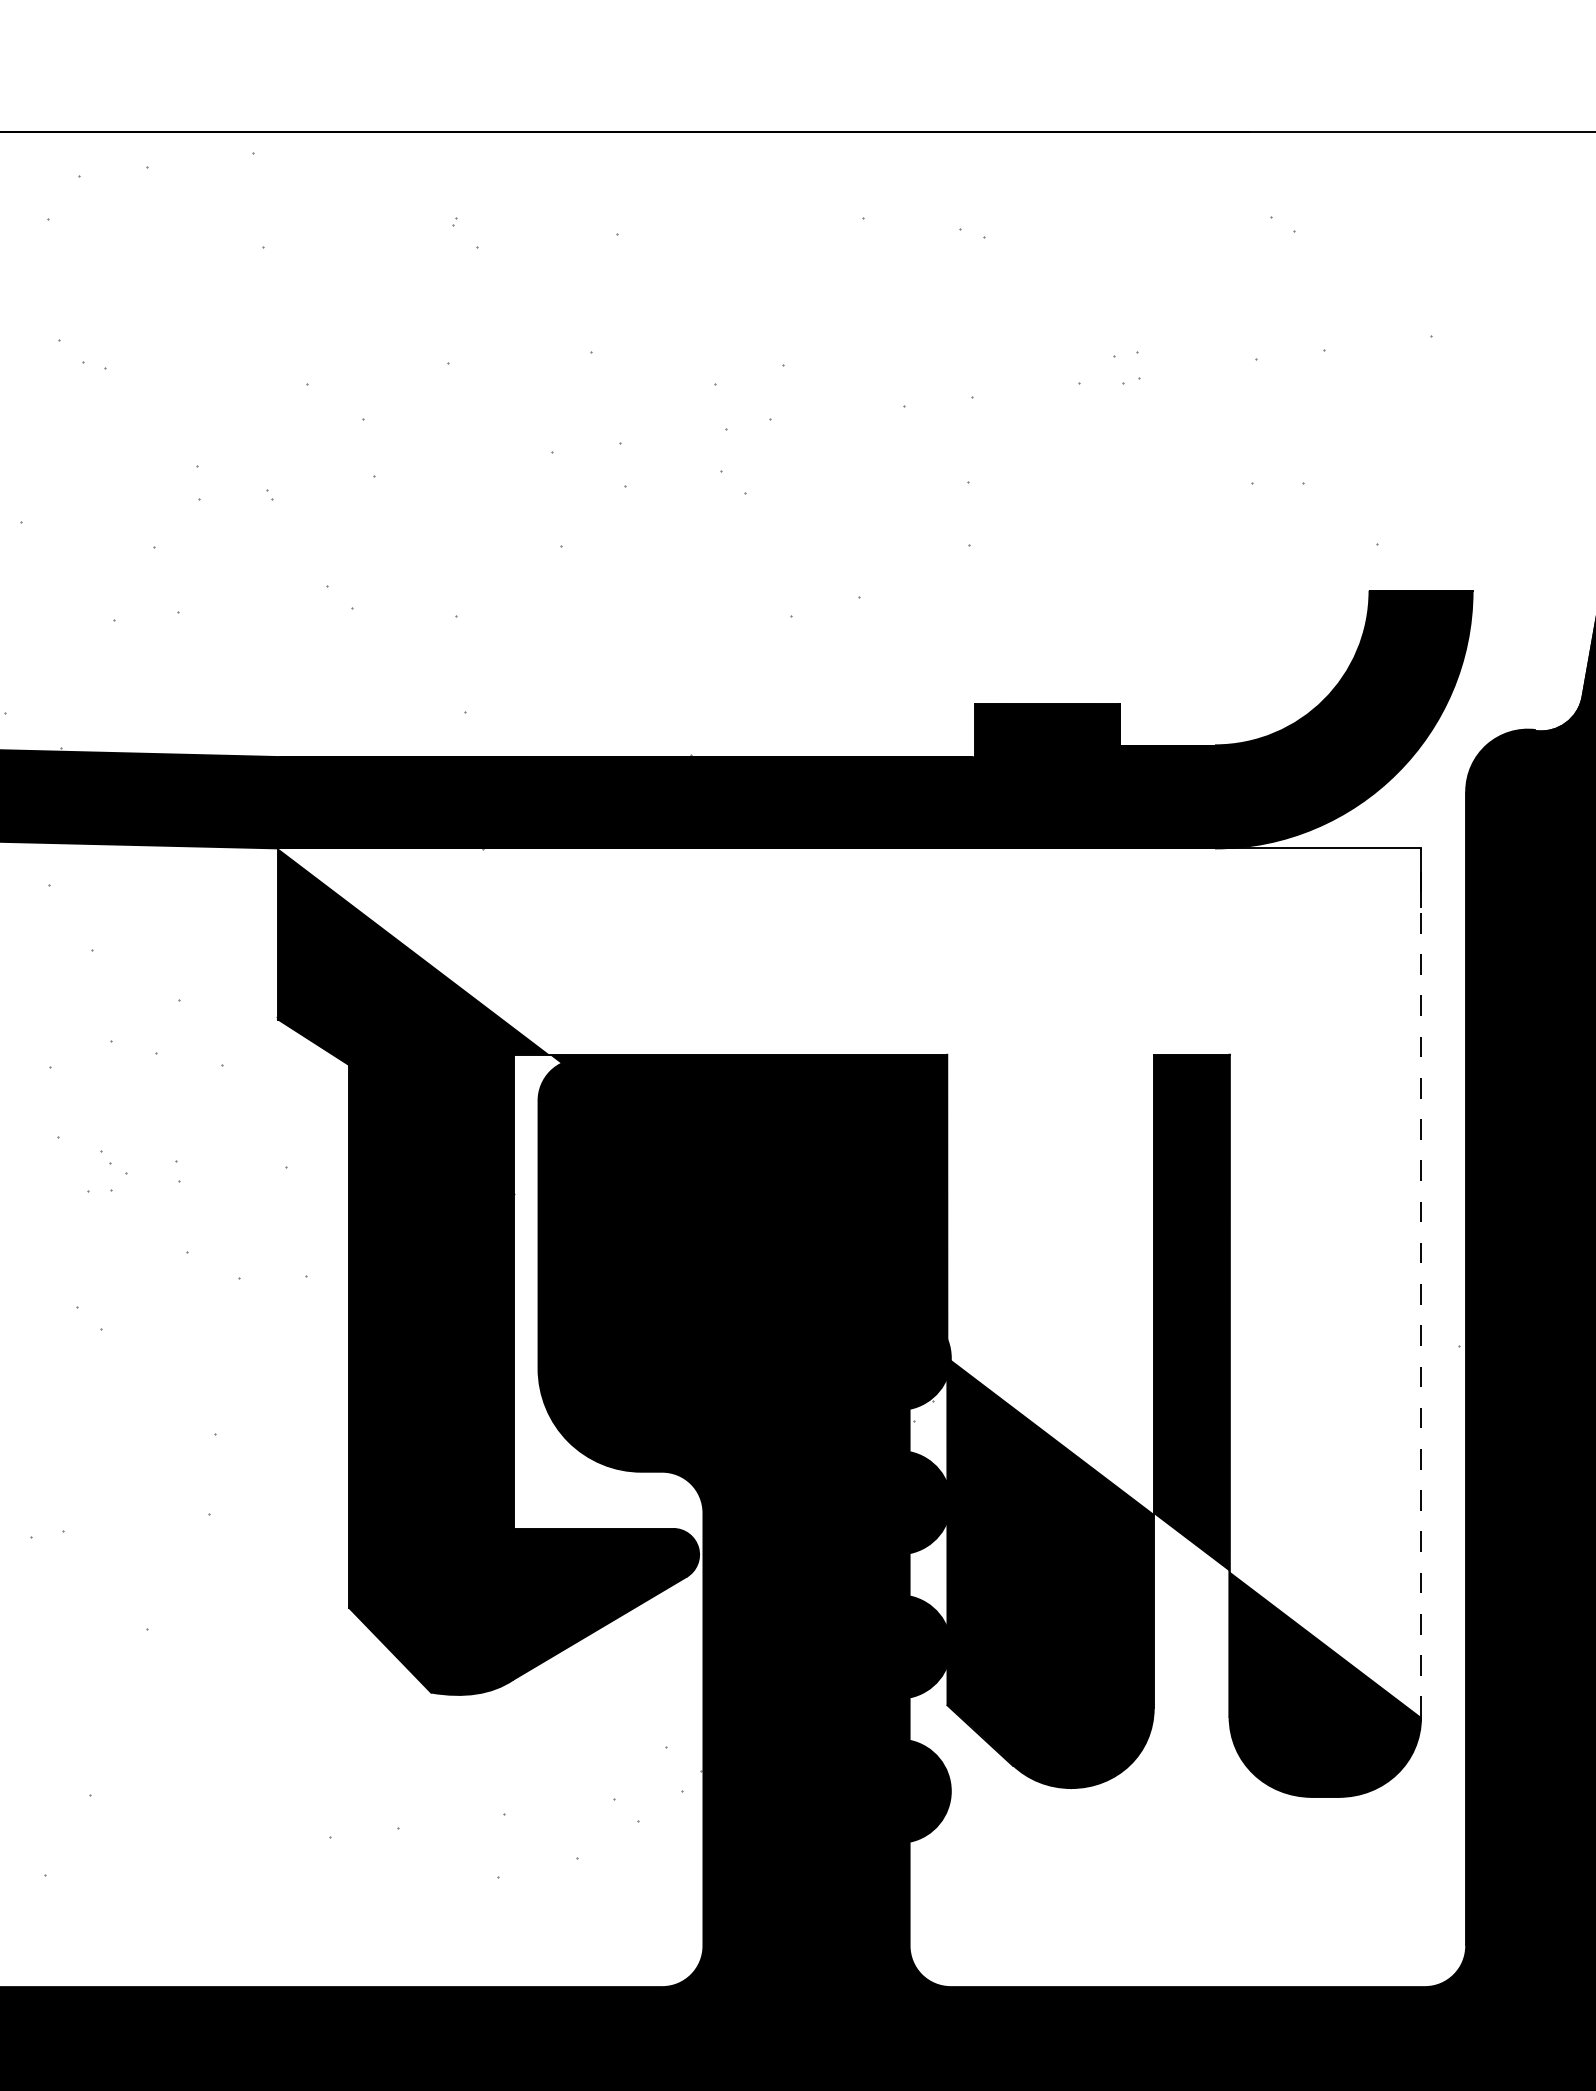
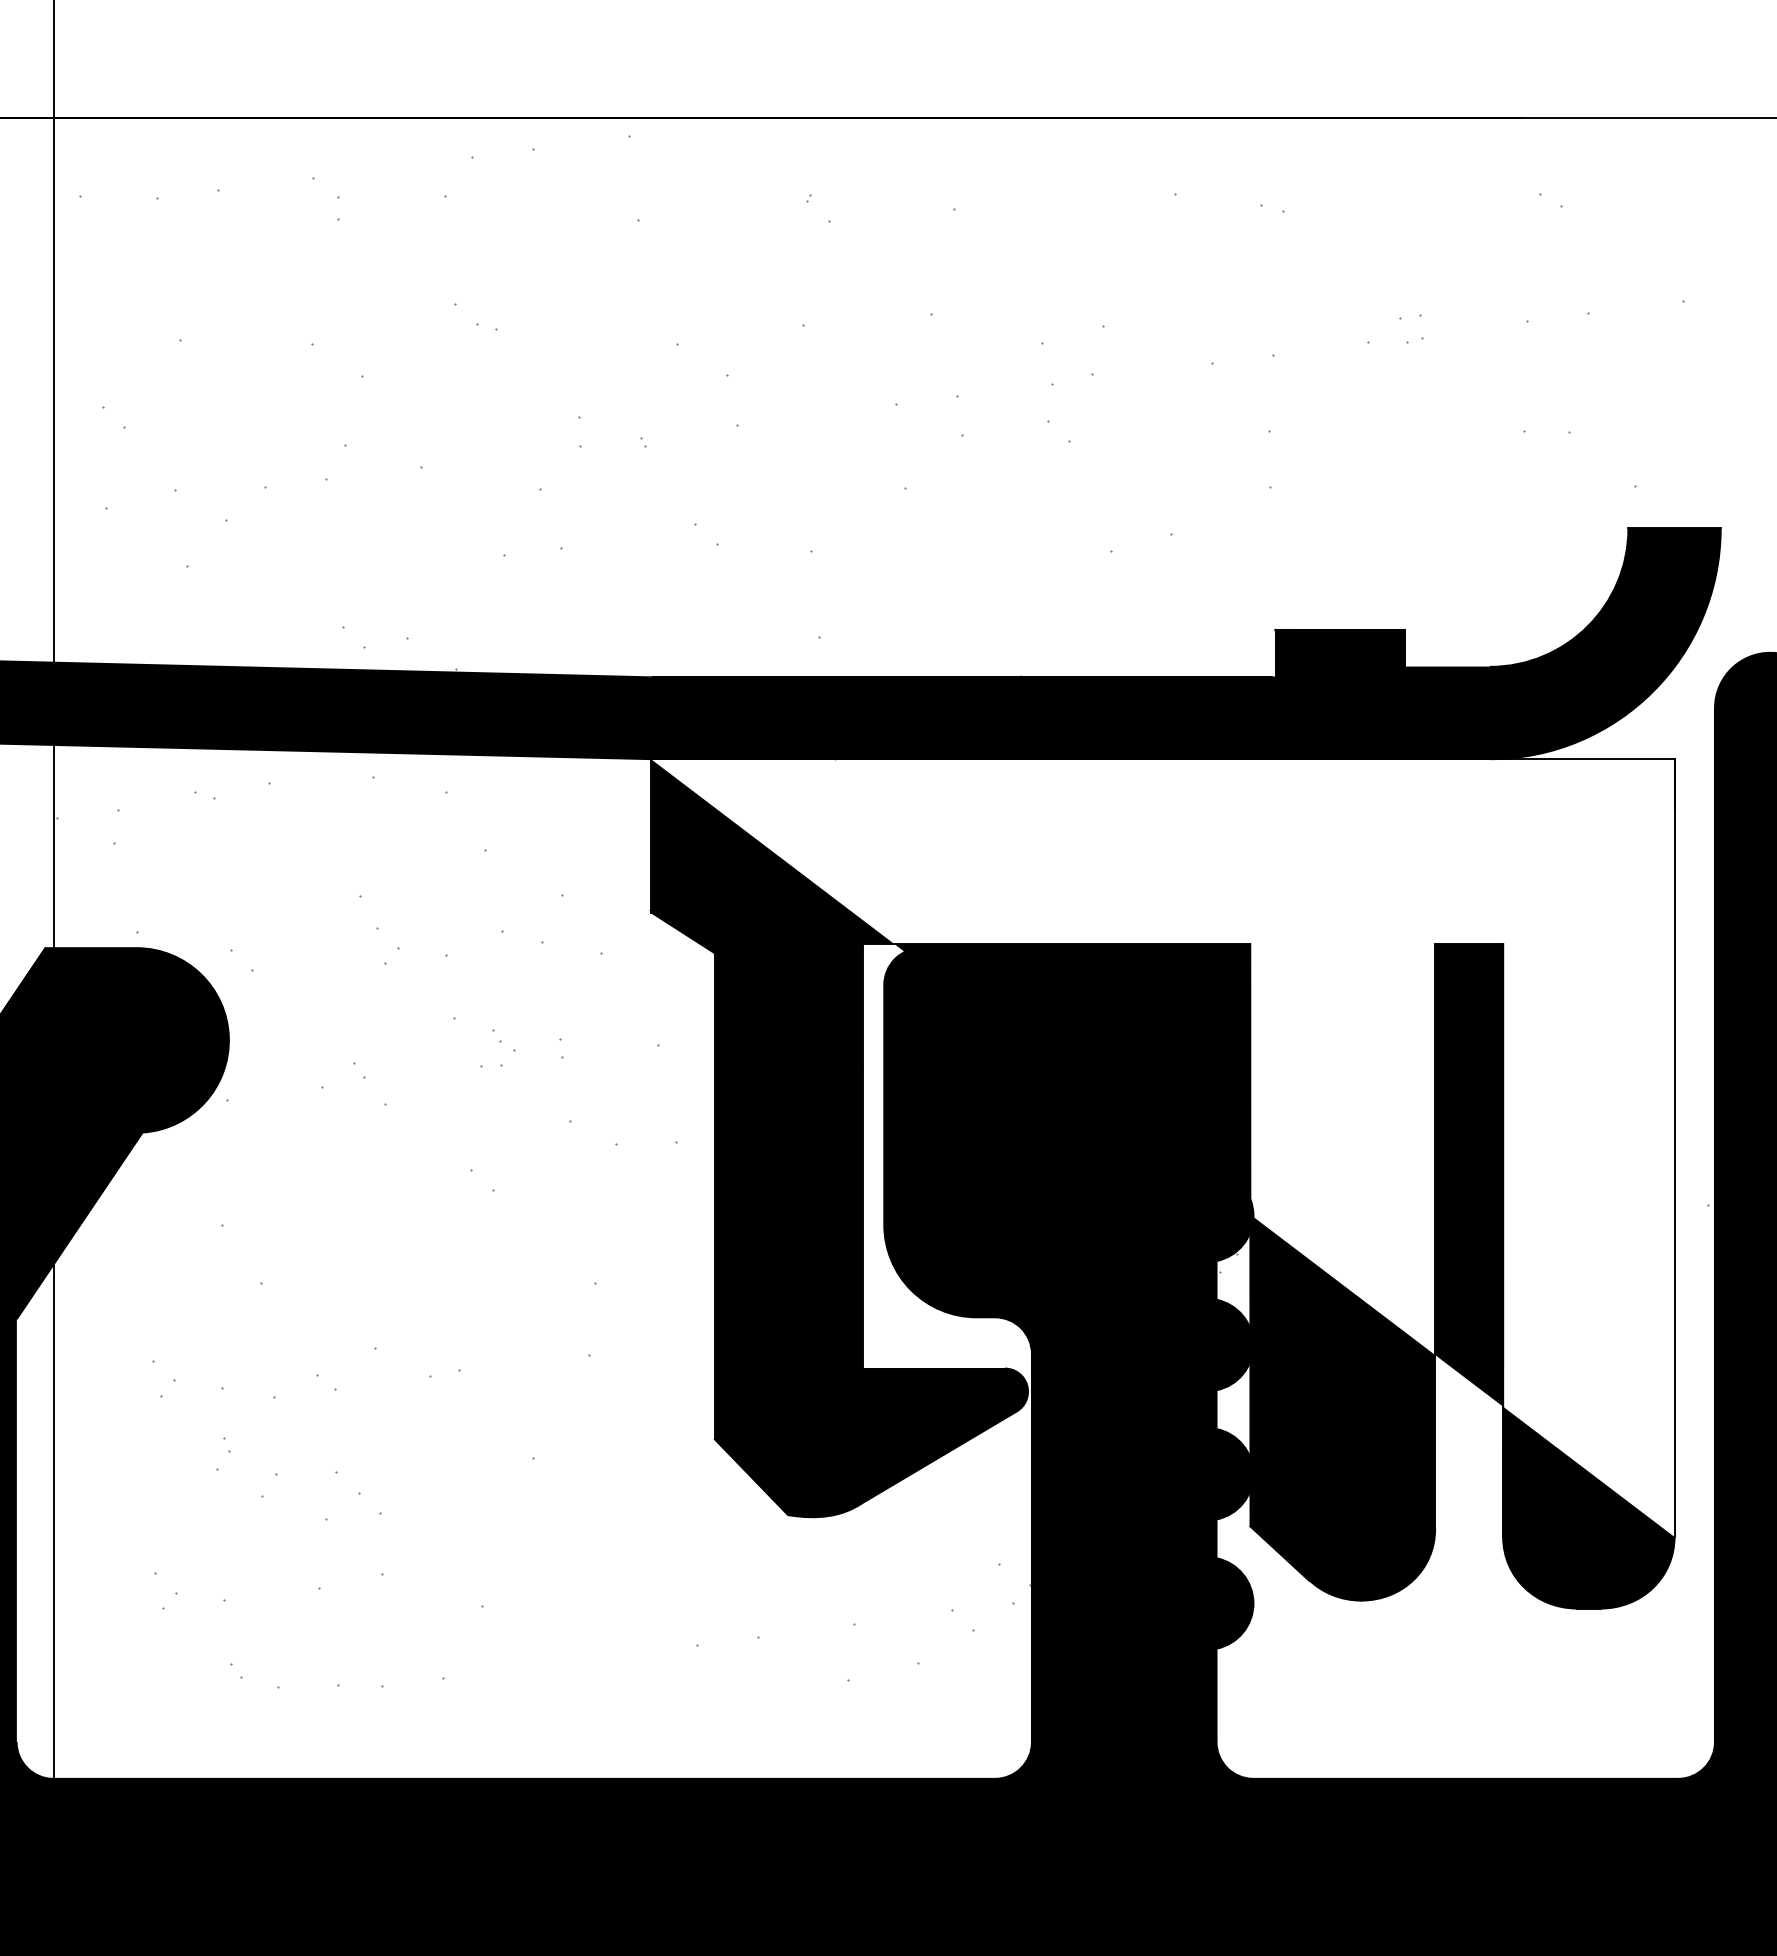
line: (1420, 1283) -> (1674, 1148), dashed -> solid

